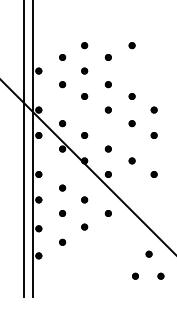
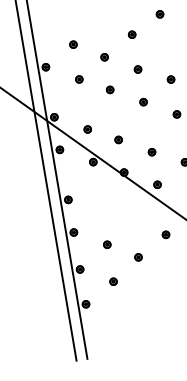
part: (84, 45) -> (98, 24), removed
part: (62, 187) -> (101, 211), removed
part: (84, 199) -> (132, 222), removed

